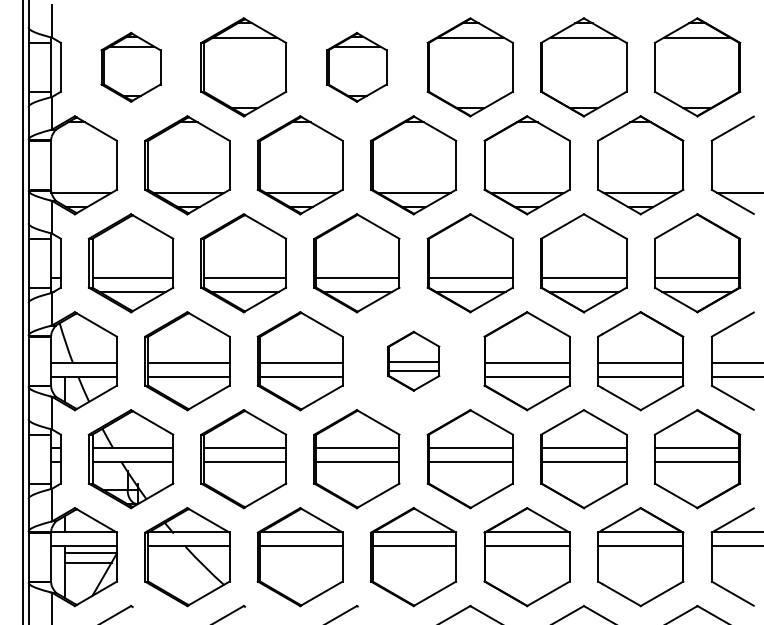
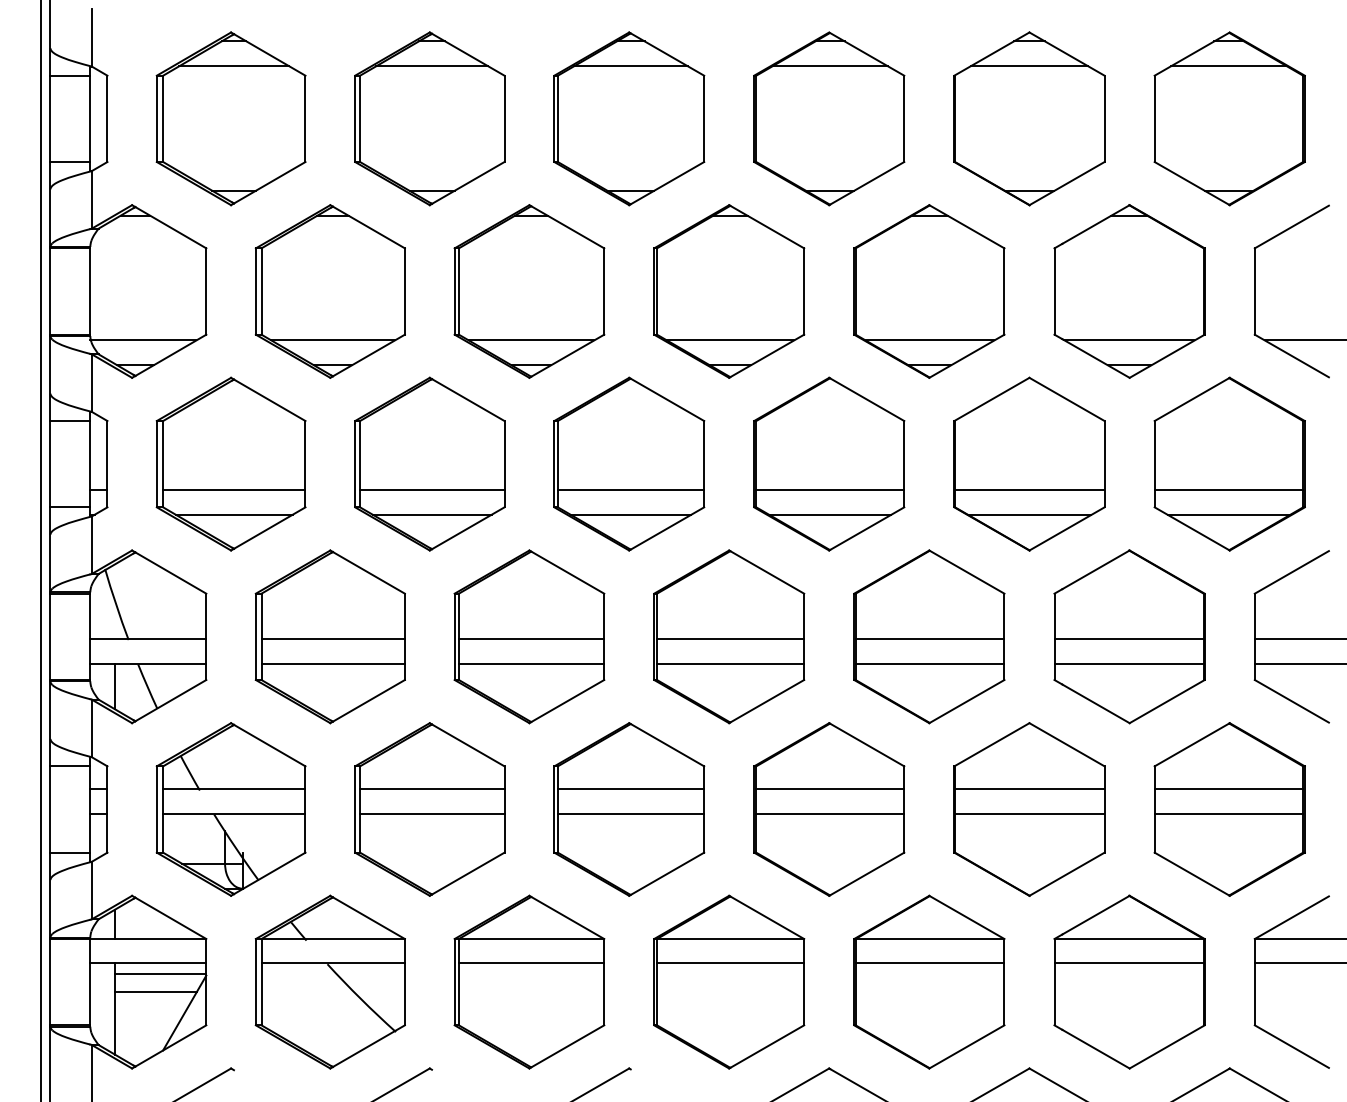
part: (130, 67) -> (230, 119), size x1.43
part: (356, 67) -> (628, 119), size x1.43
part: (413, 361) -> (729, 637), size x1.67

